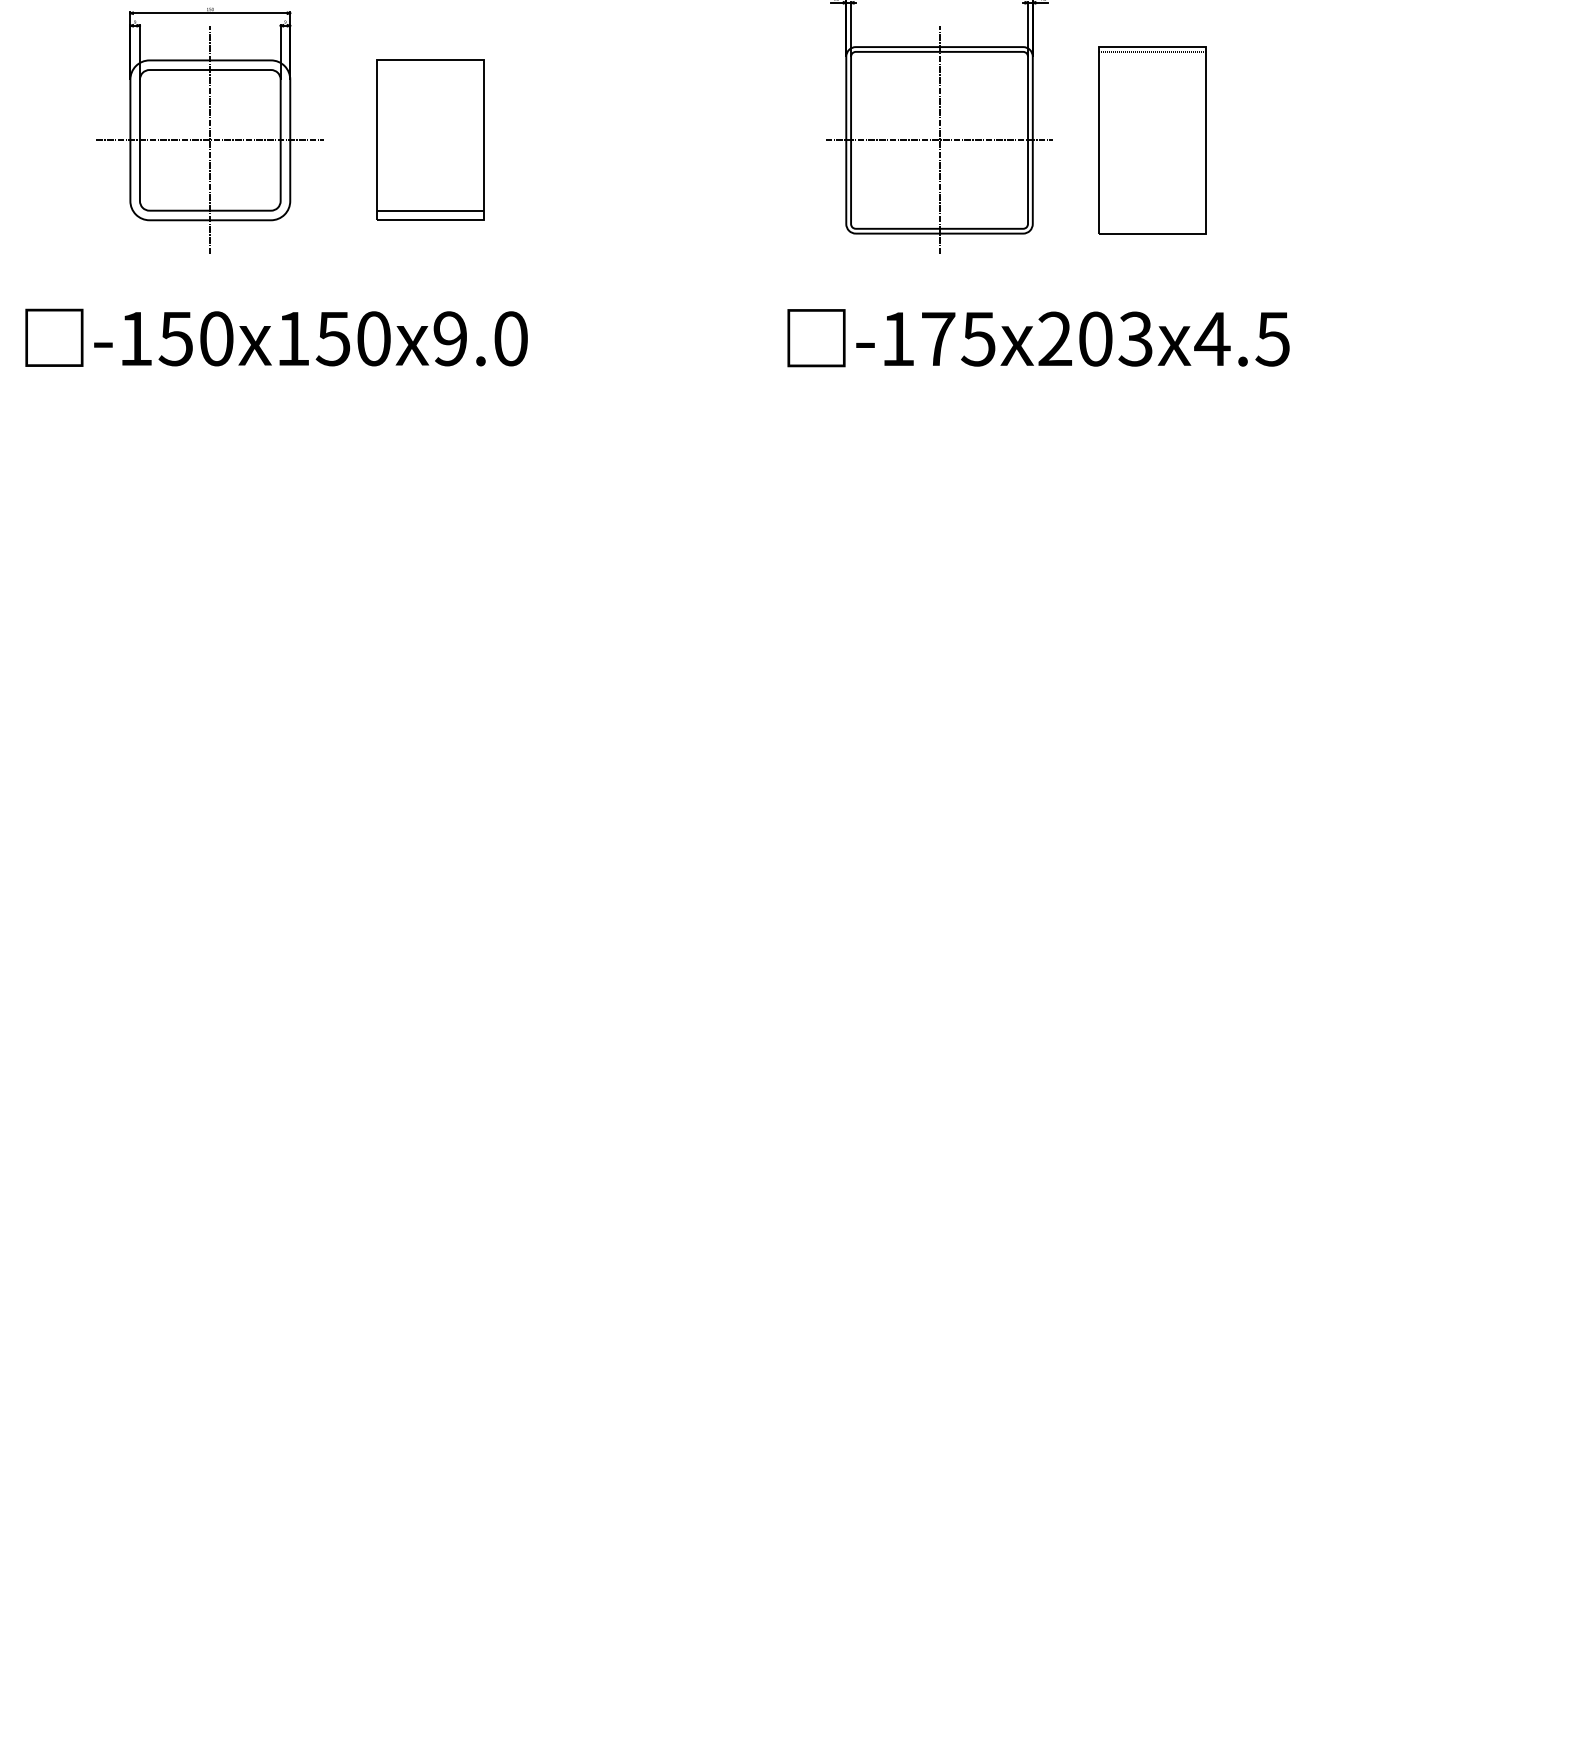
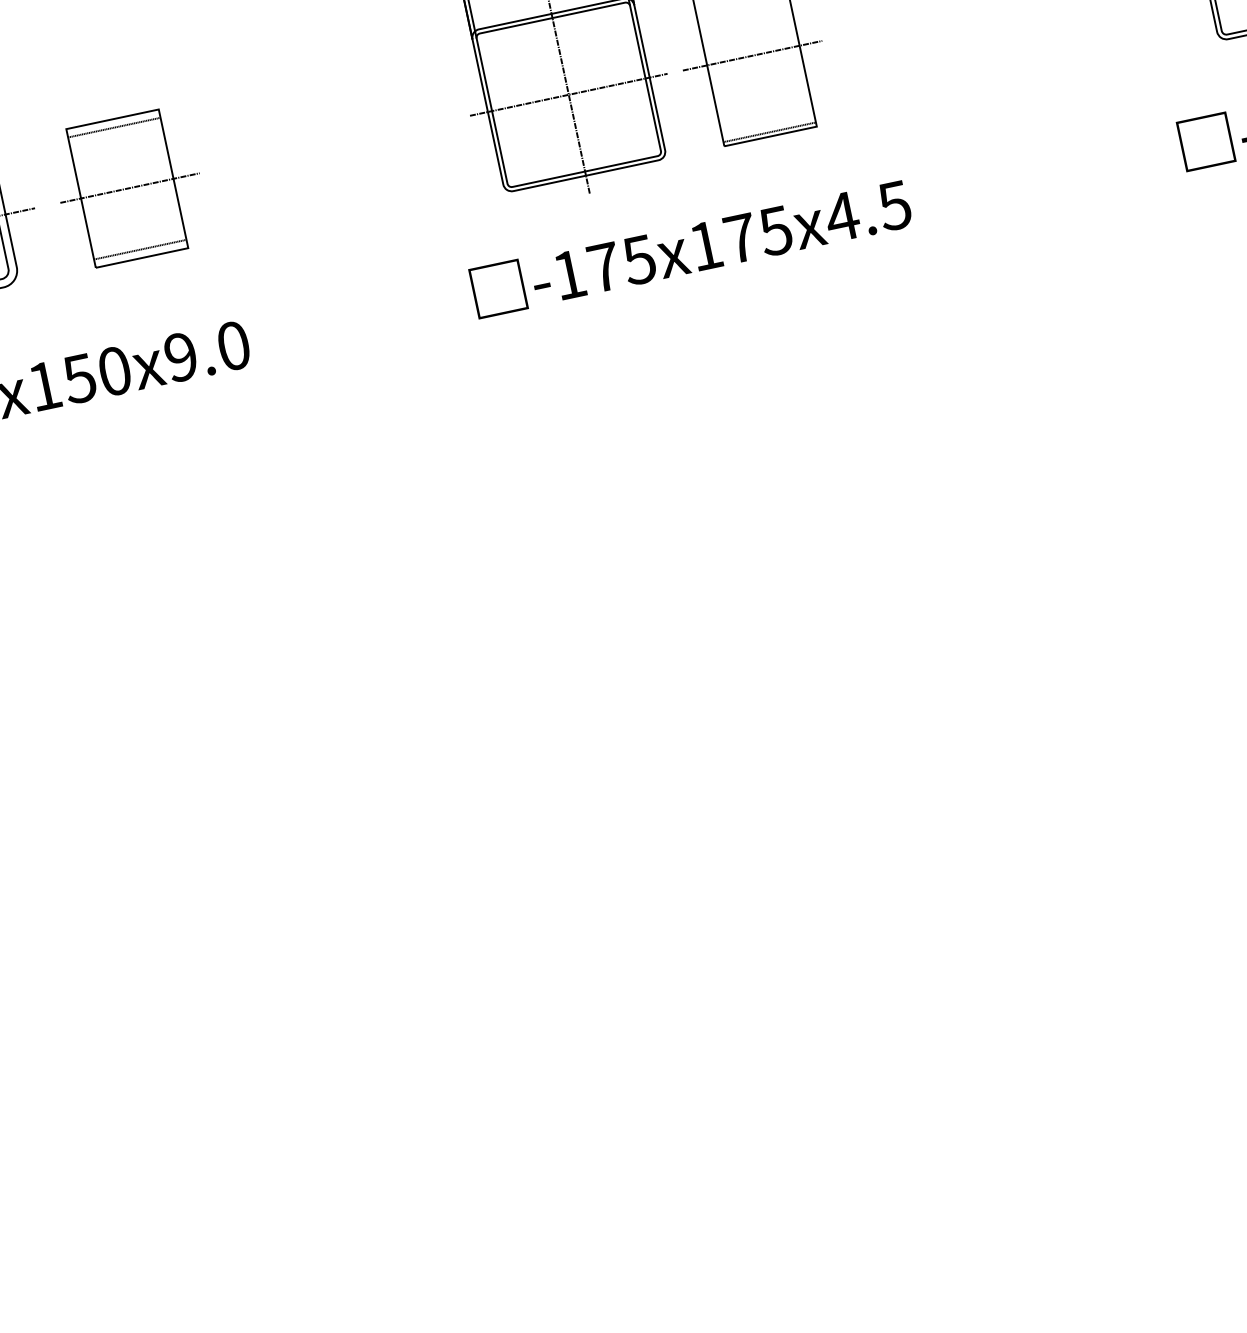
line: (430, 70) -> (114, 128), added
line: (433, 140) -> (129, 188), added
line: (1151, 140) -> (752, 55), added
line: (1152, 228) -> (769, 132), added
text: (1095, 338) -> (740, 237), -175x203x4.5 -> -175x175x4.5

